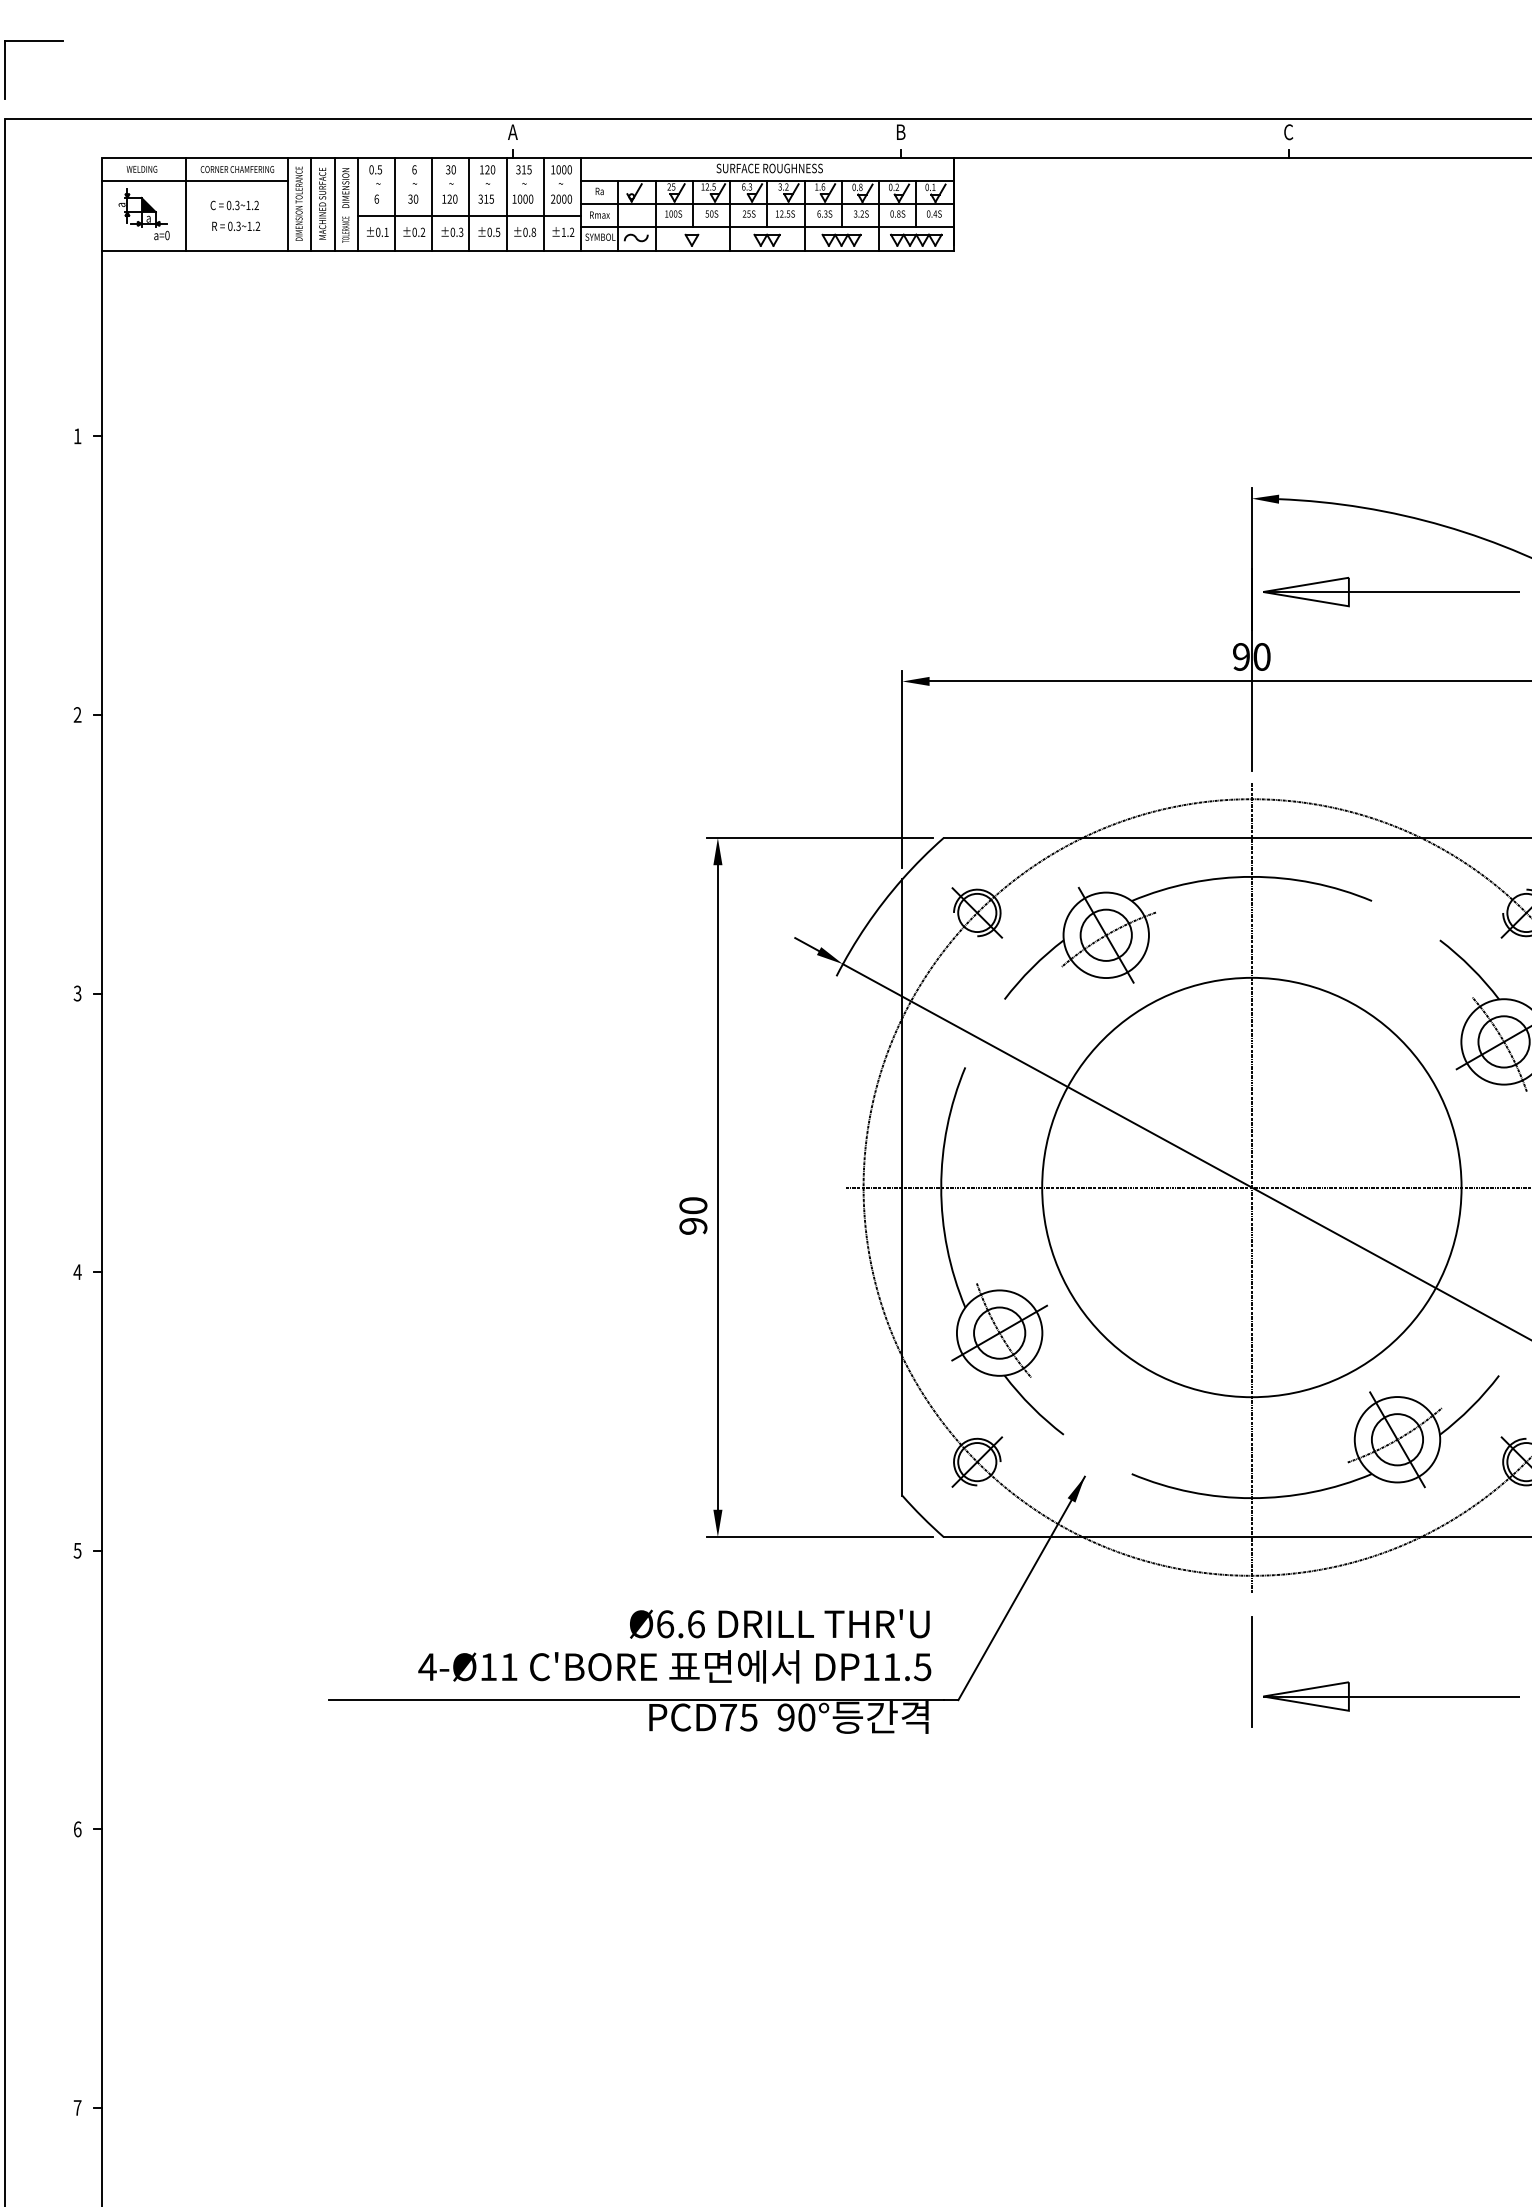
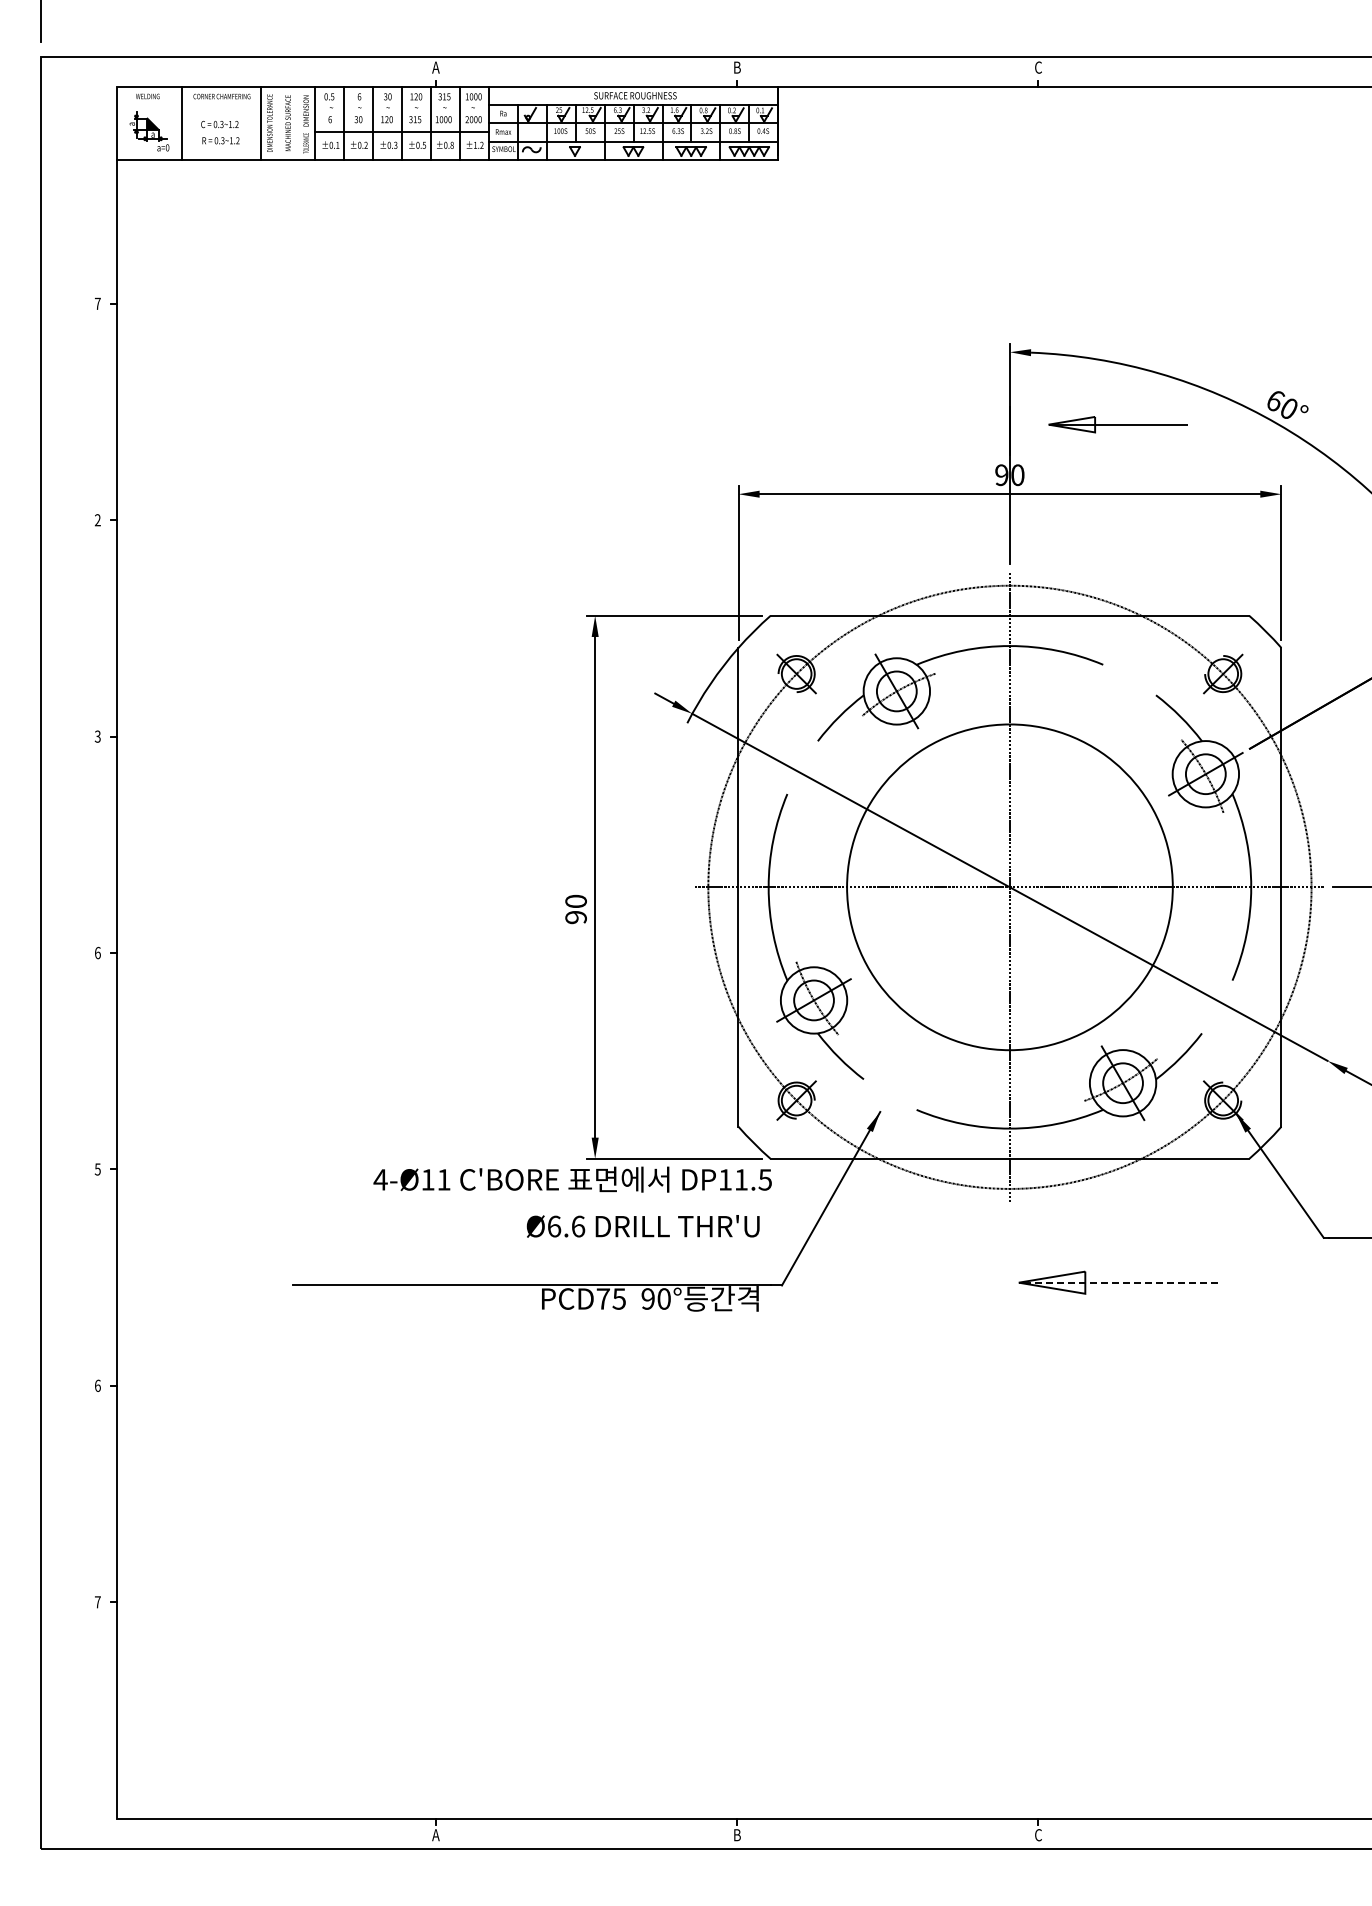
line: (194, 180) -> (188, 105), removed
line: (311, 204) -> (279, 123), removed
line: (334, 204) -> (297, 123), removed
text: (77, 435) -> (97, 303), 1 -> 7
part: (1390, 591) -> (1117, 424), size x0.7
text: (77, 1271) -> (97, 952), 4 -> 6
text: (674, 1666) -> (572, 1179), moved
line: (1251, 1671) -> (1009, 1263), removed
line: (1391, 1696) -> (1118, 1282), solid -> dashed

